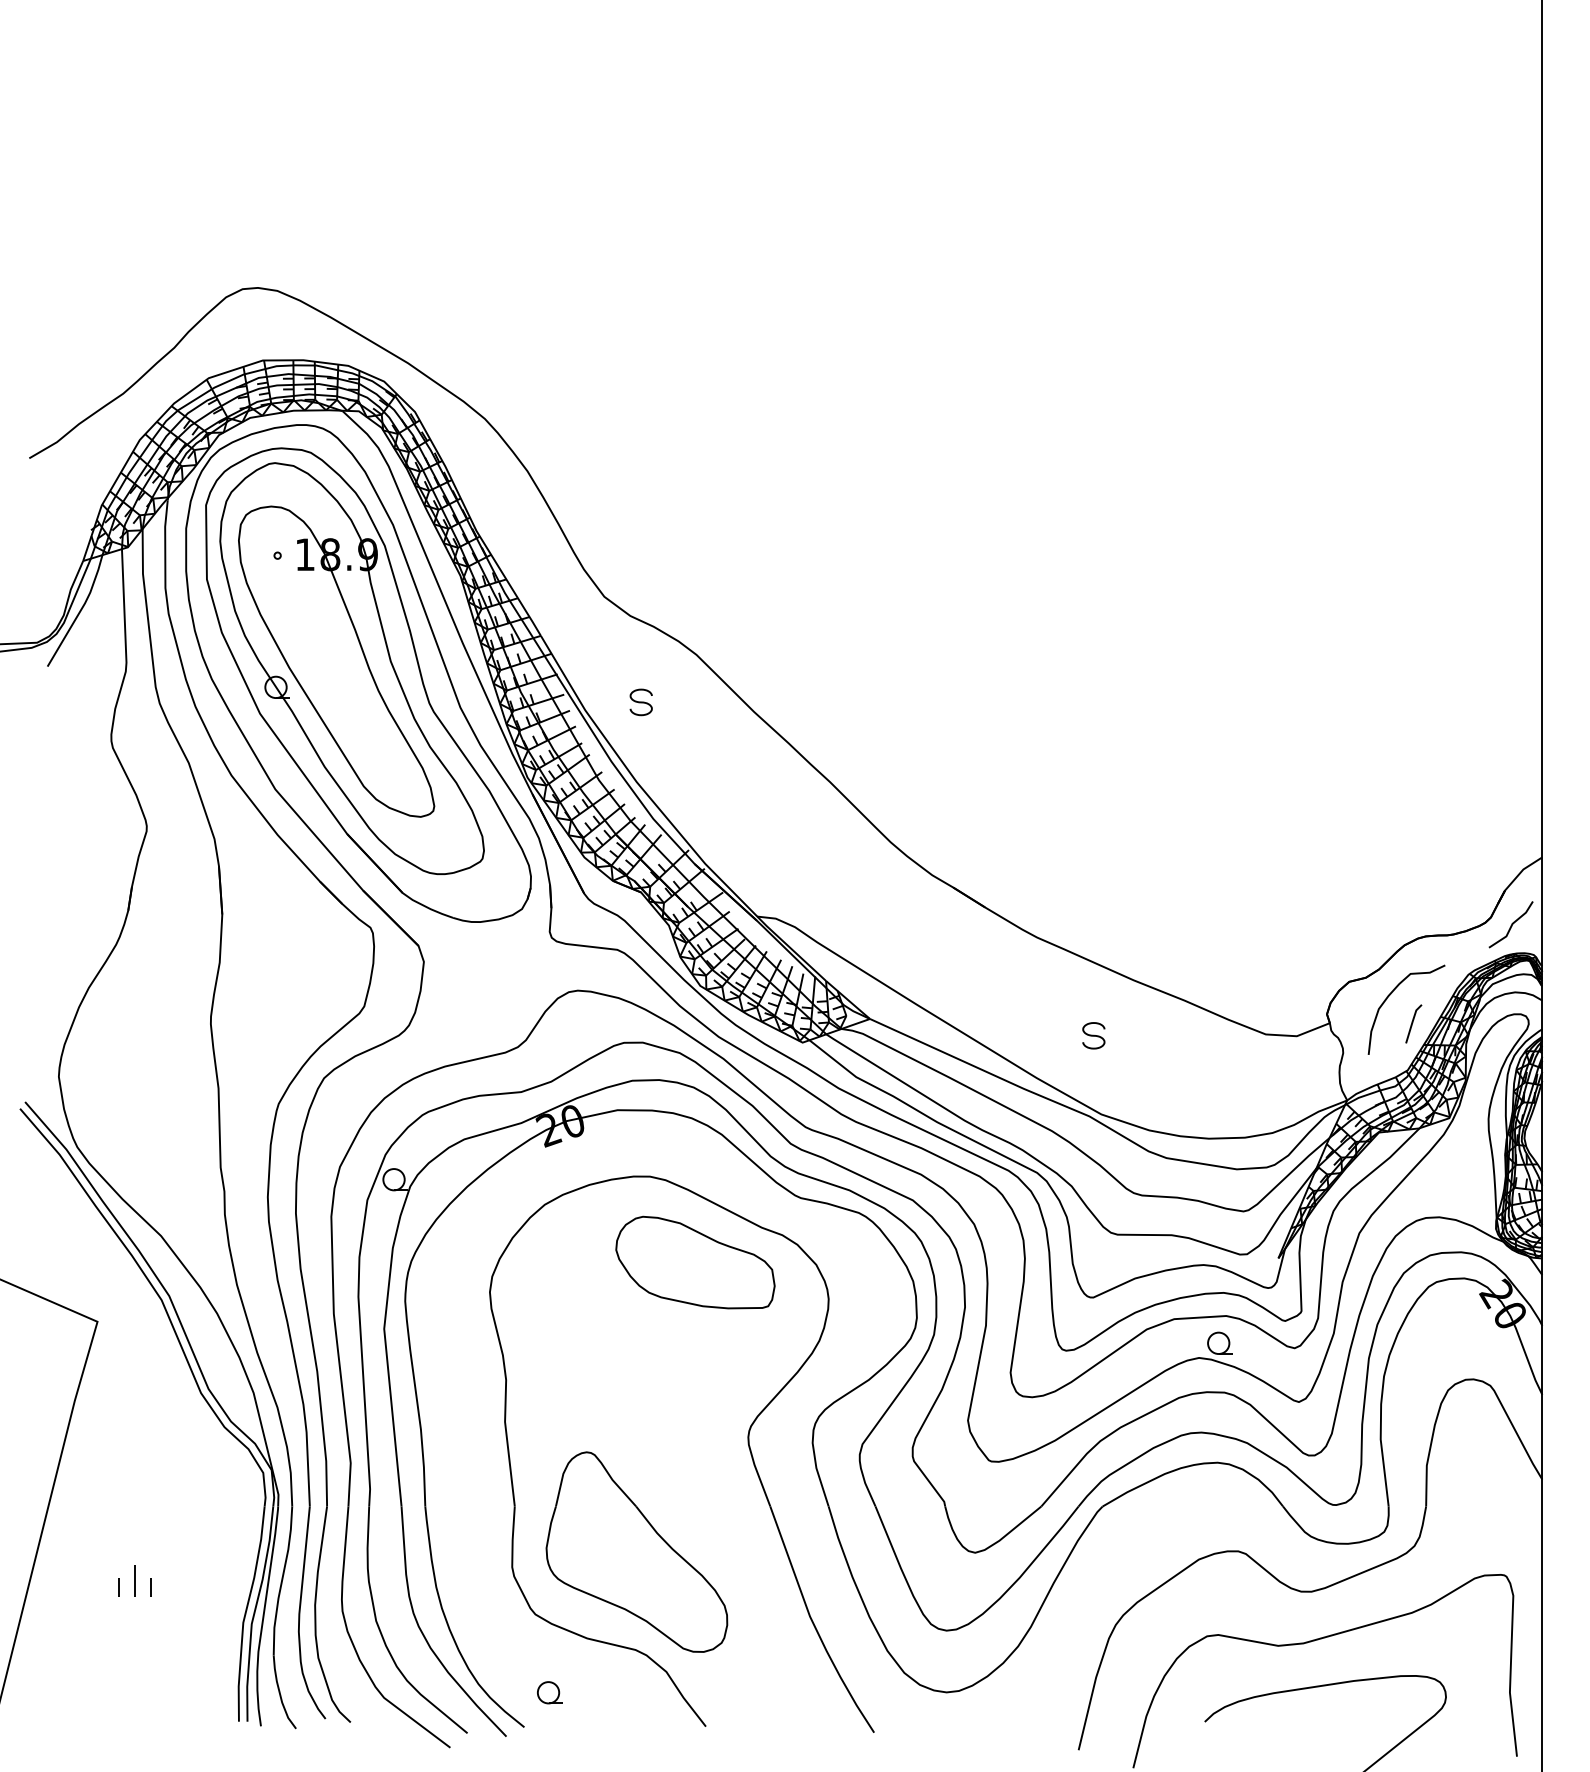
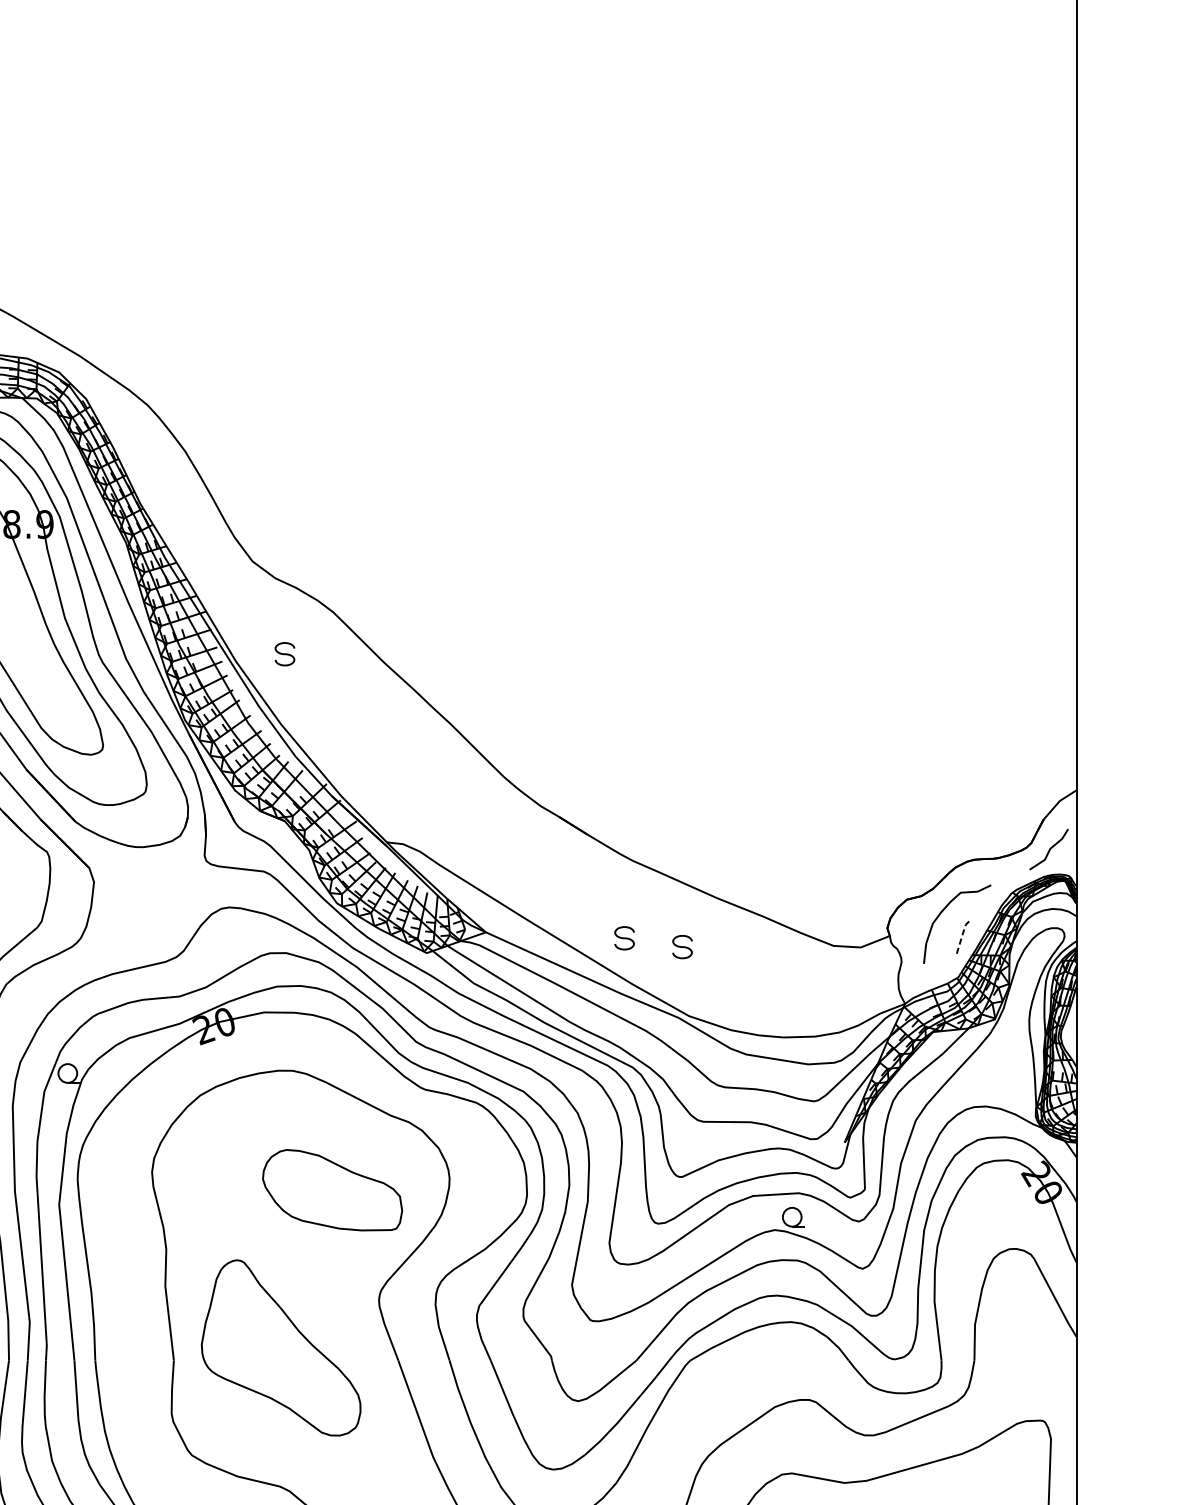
line: (1412, 1021) -> (962, 934), solid -> dashed
part: (1027, 1025) -> (624, 938), added
part: (695, 1262) -> (332, 1190), moved
part: (636, 1551) -> (280, 1347), moved

